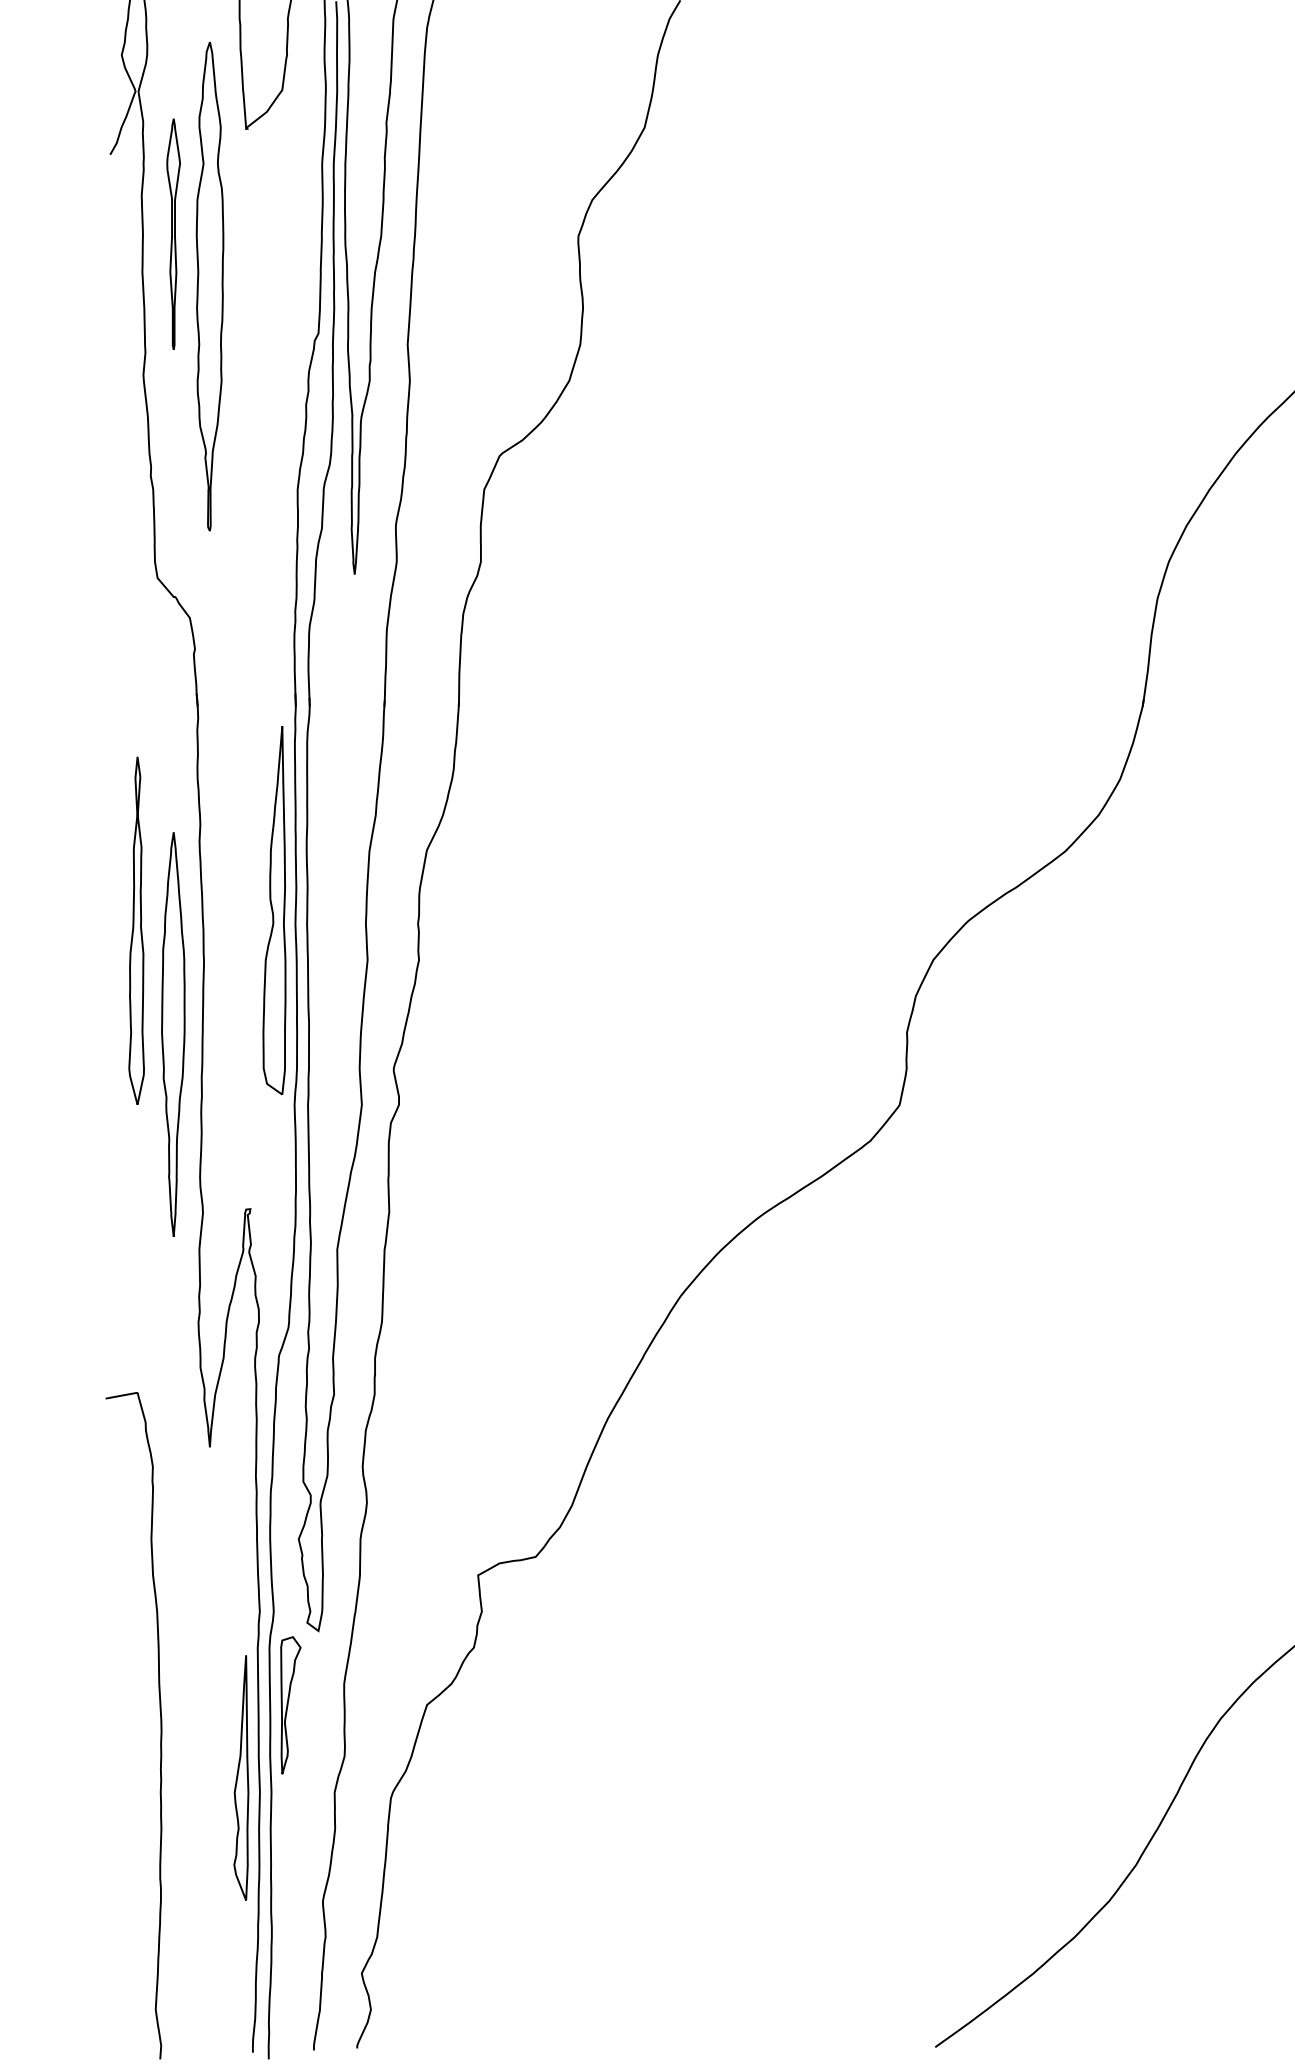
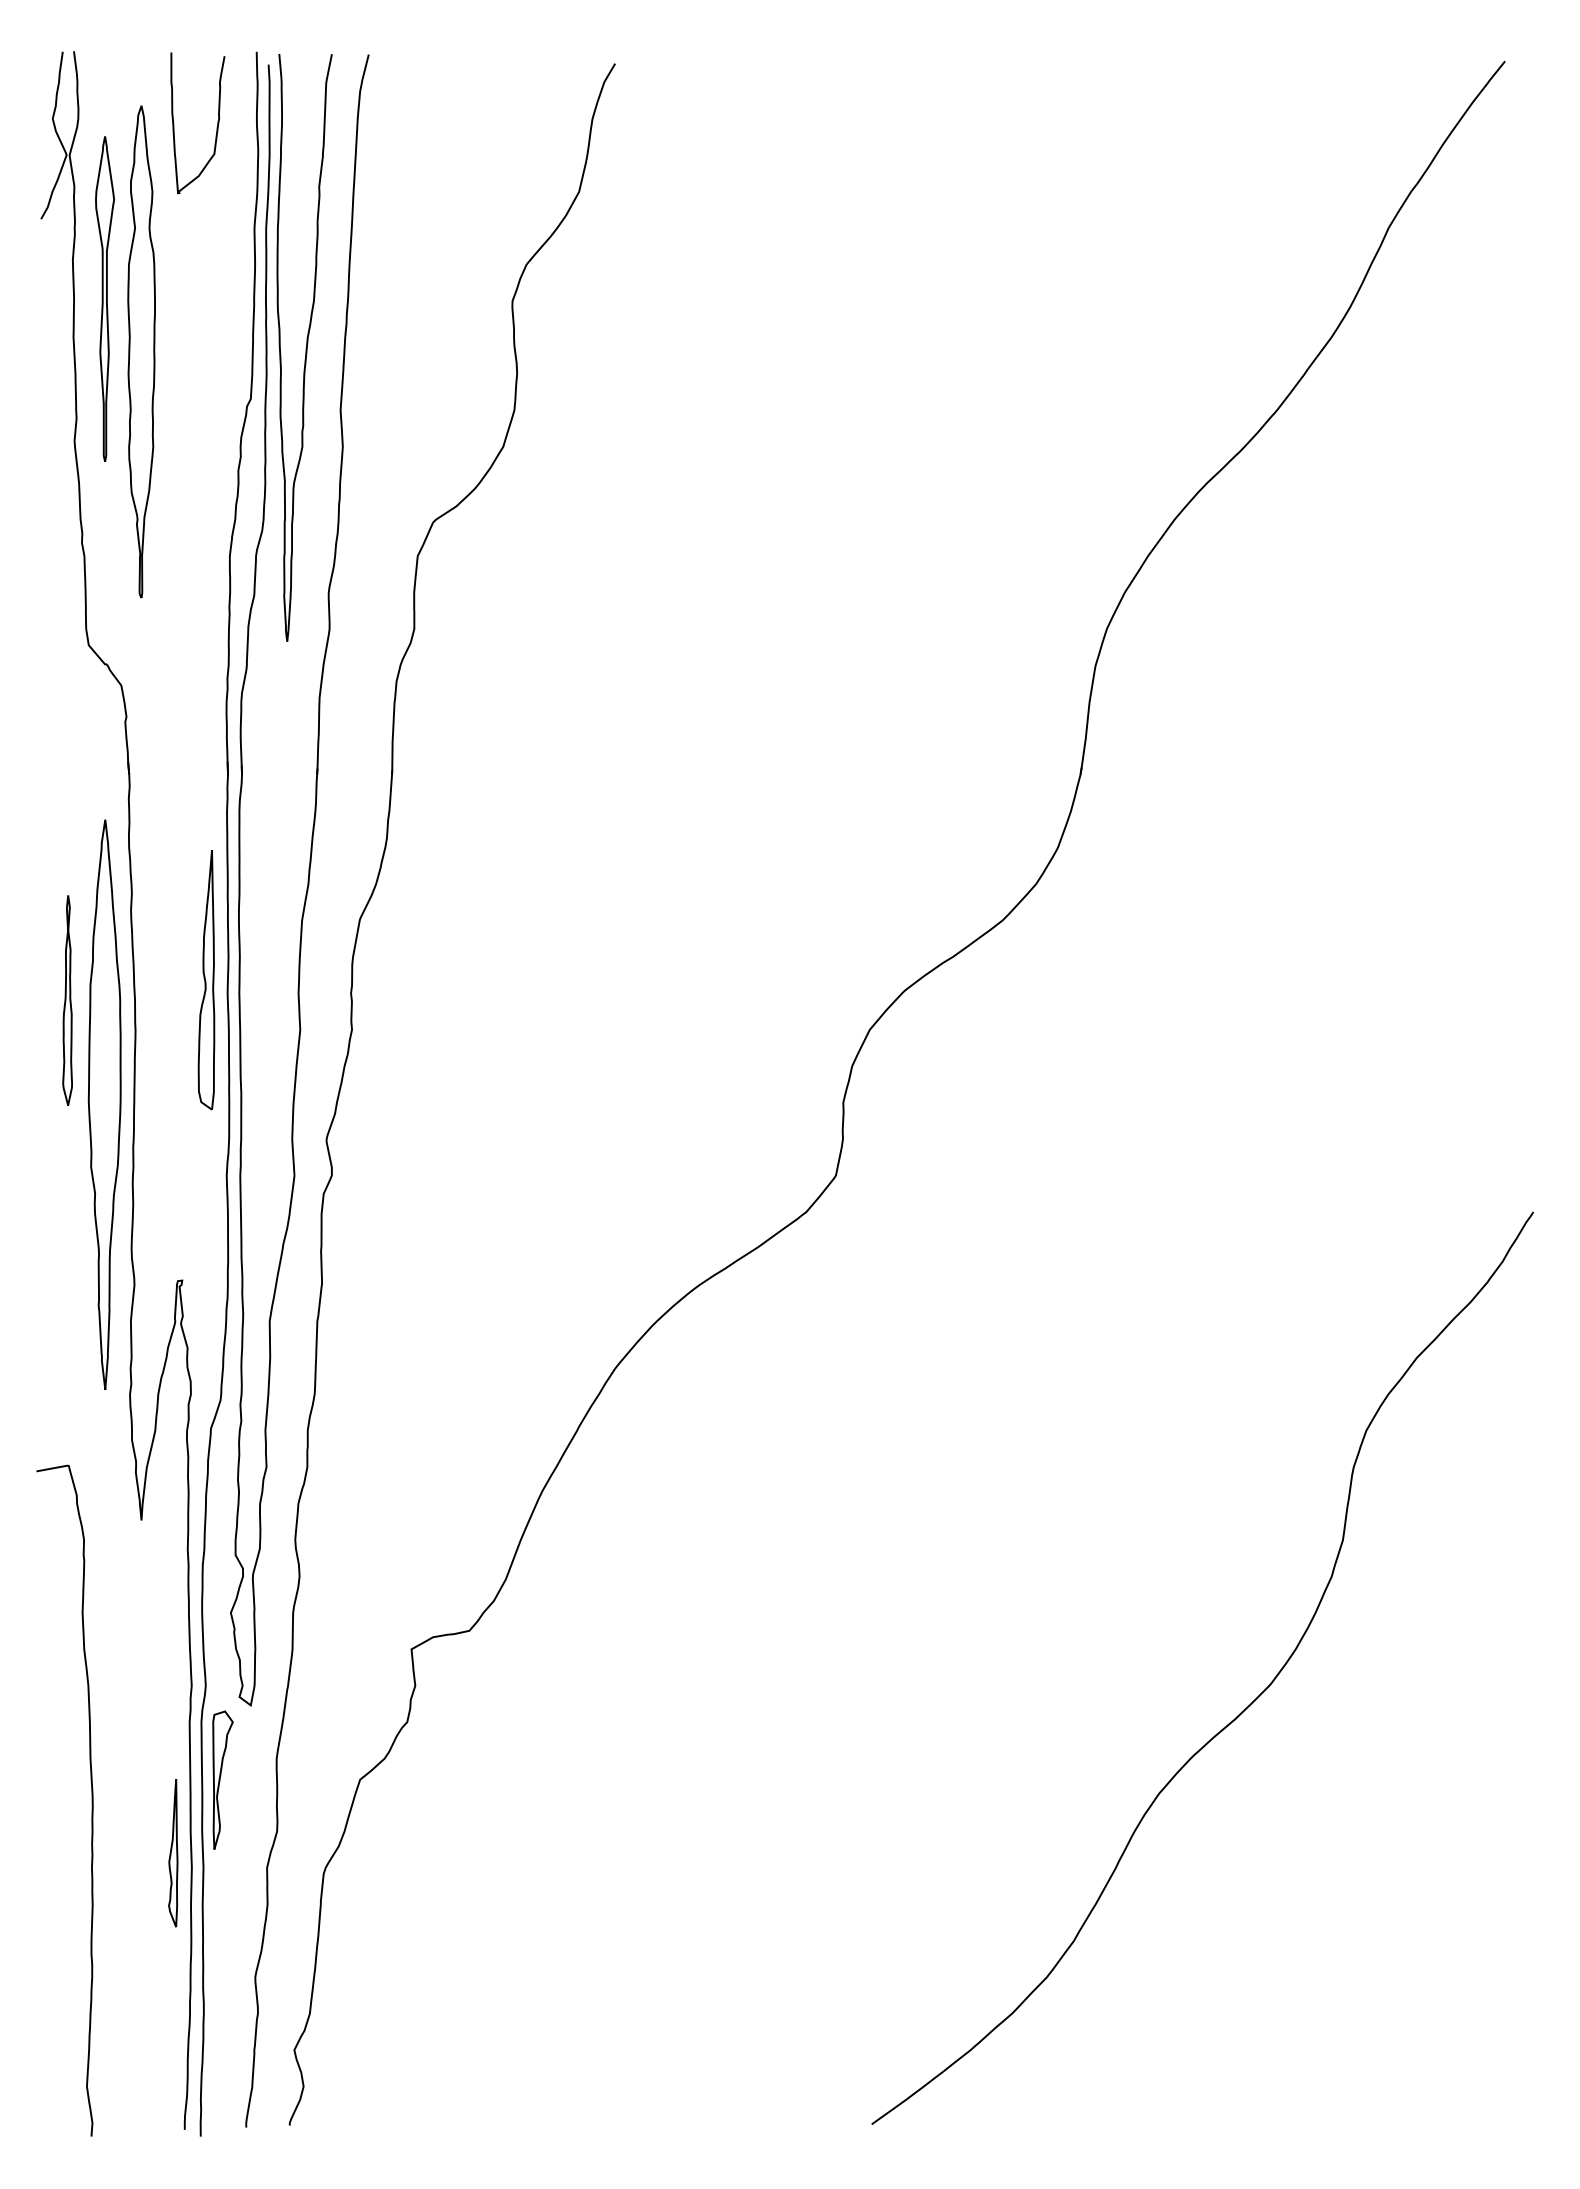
part: (173, 233) -> (104, 298), size x1.4
part: (274, 910) -> (206, 979), size x0.7
part: (136, 930) -> (67, 1000), size x0.6
part: (173, 1034) -> (104, 1104), size x1.4
part: (241, 1777) -> (173, 1852), size x0.6

